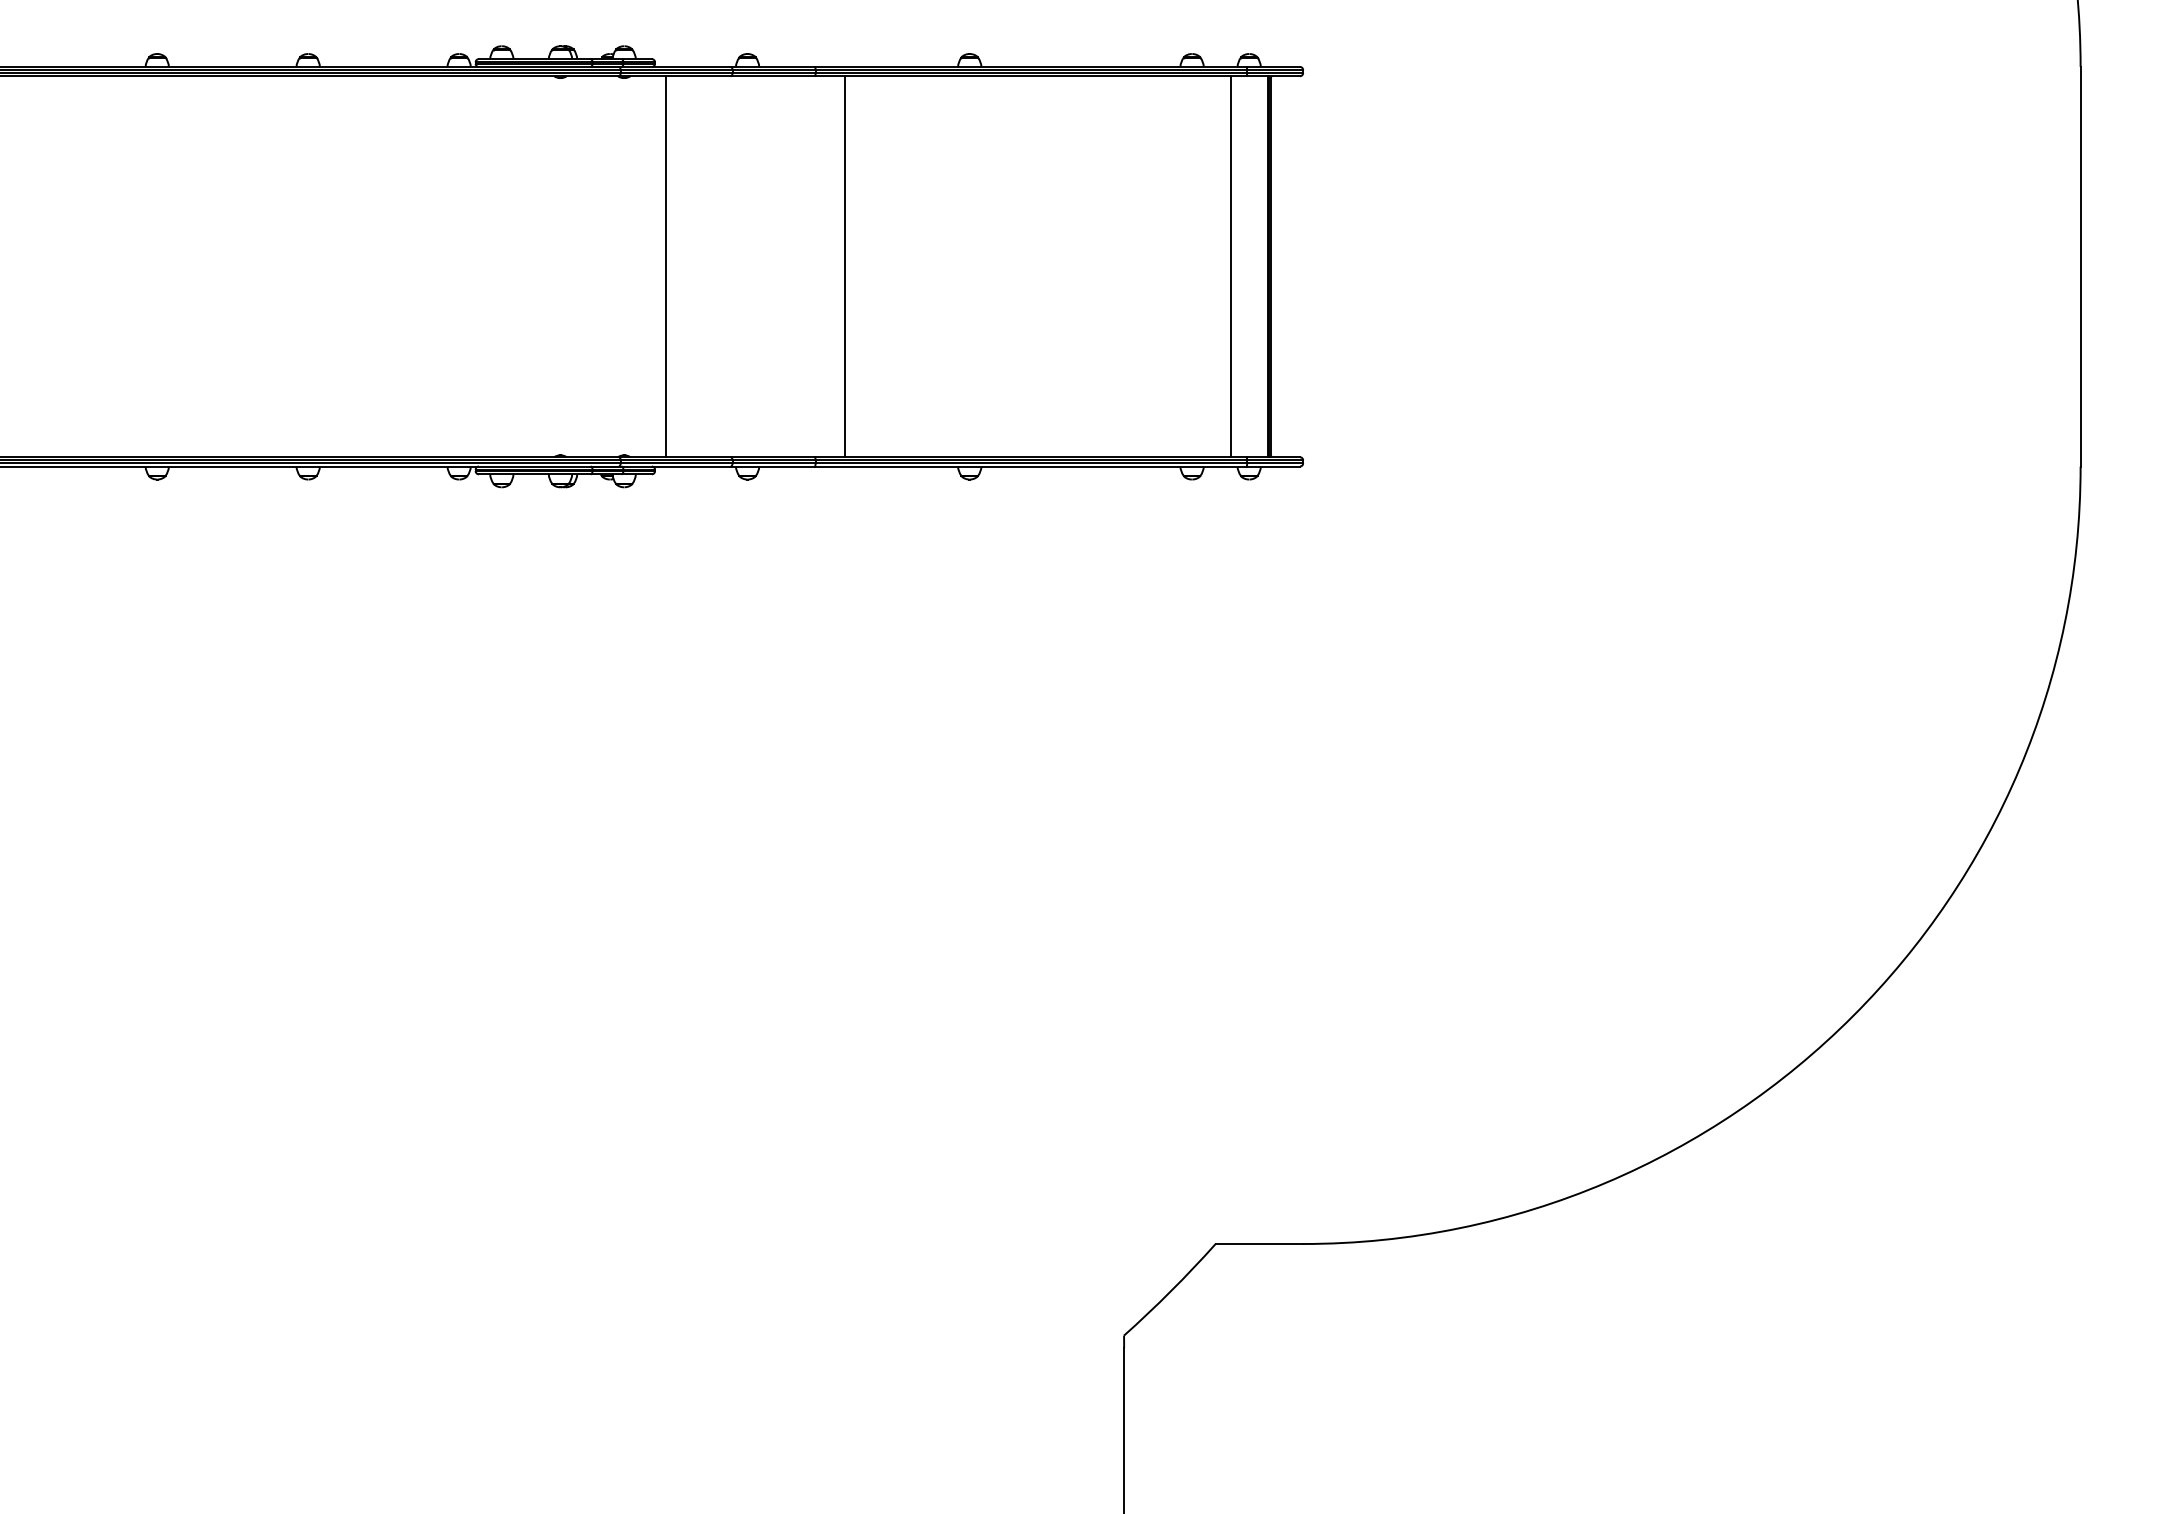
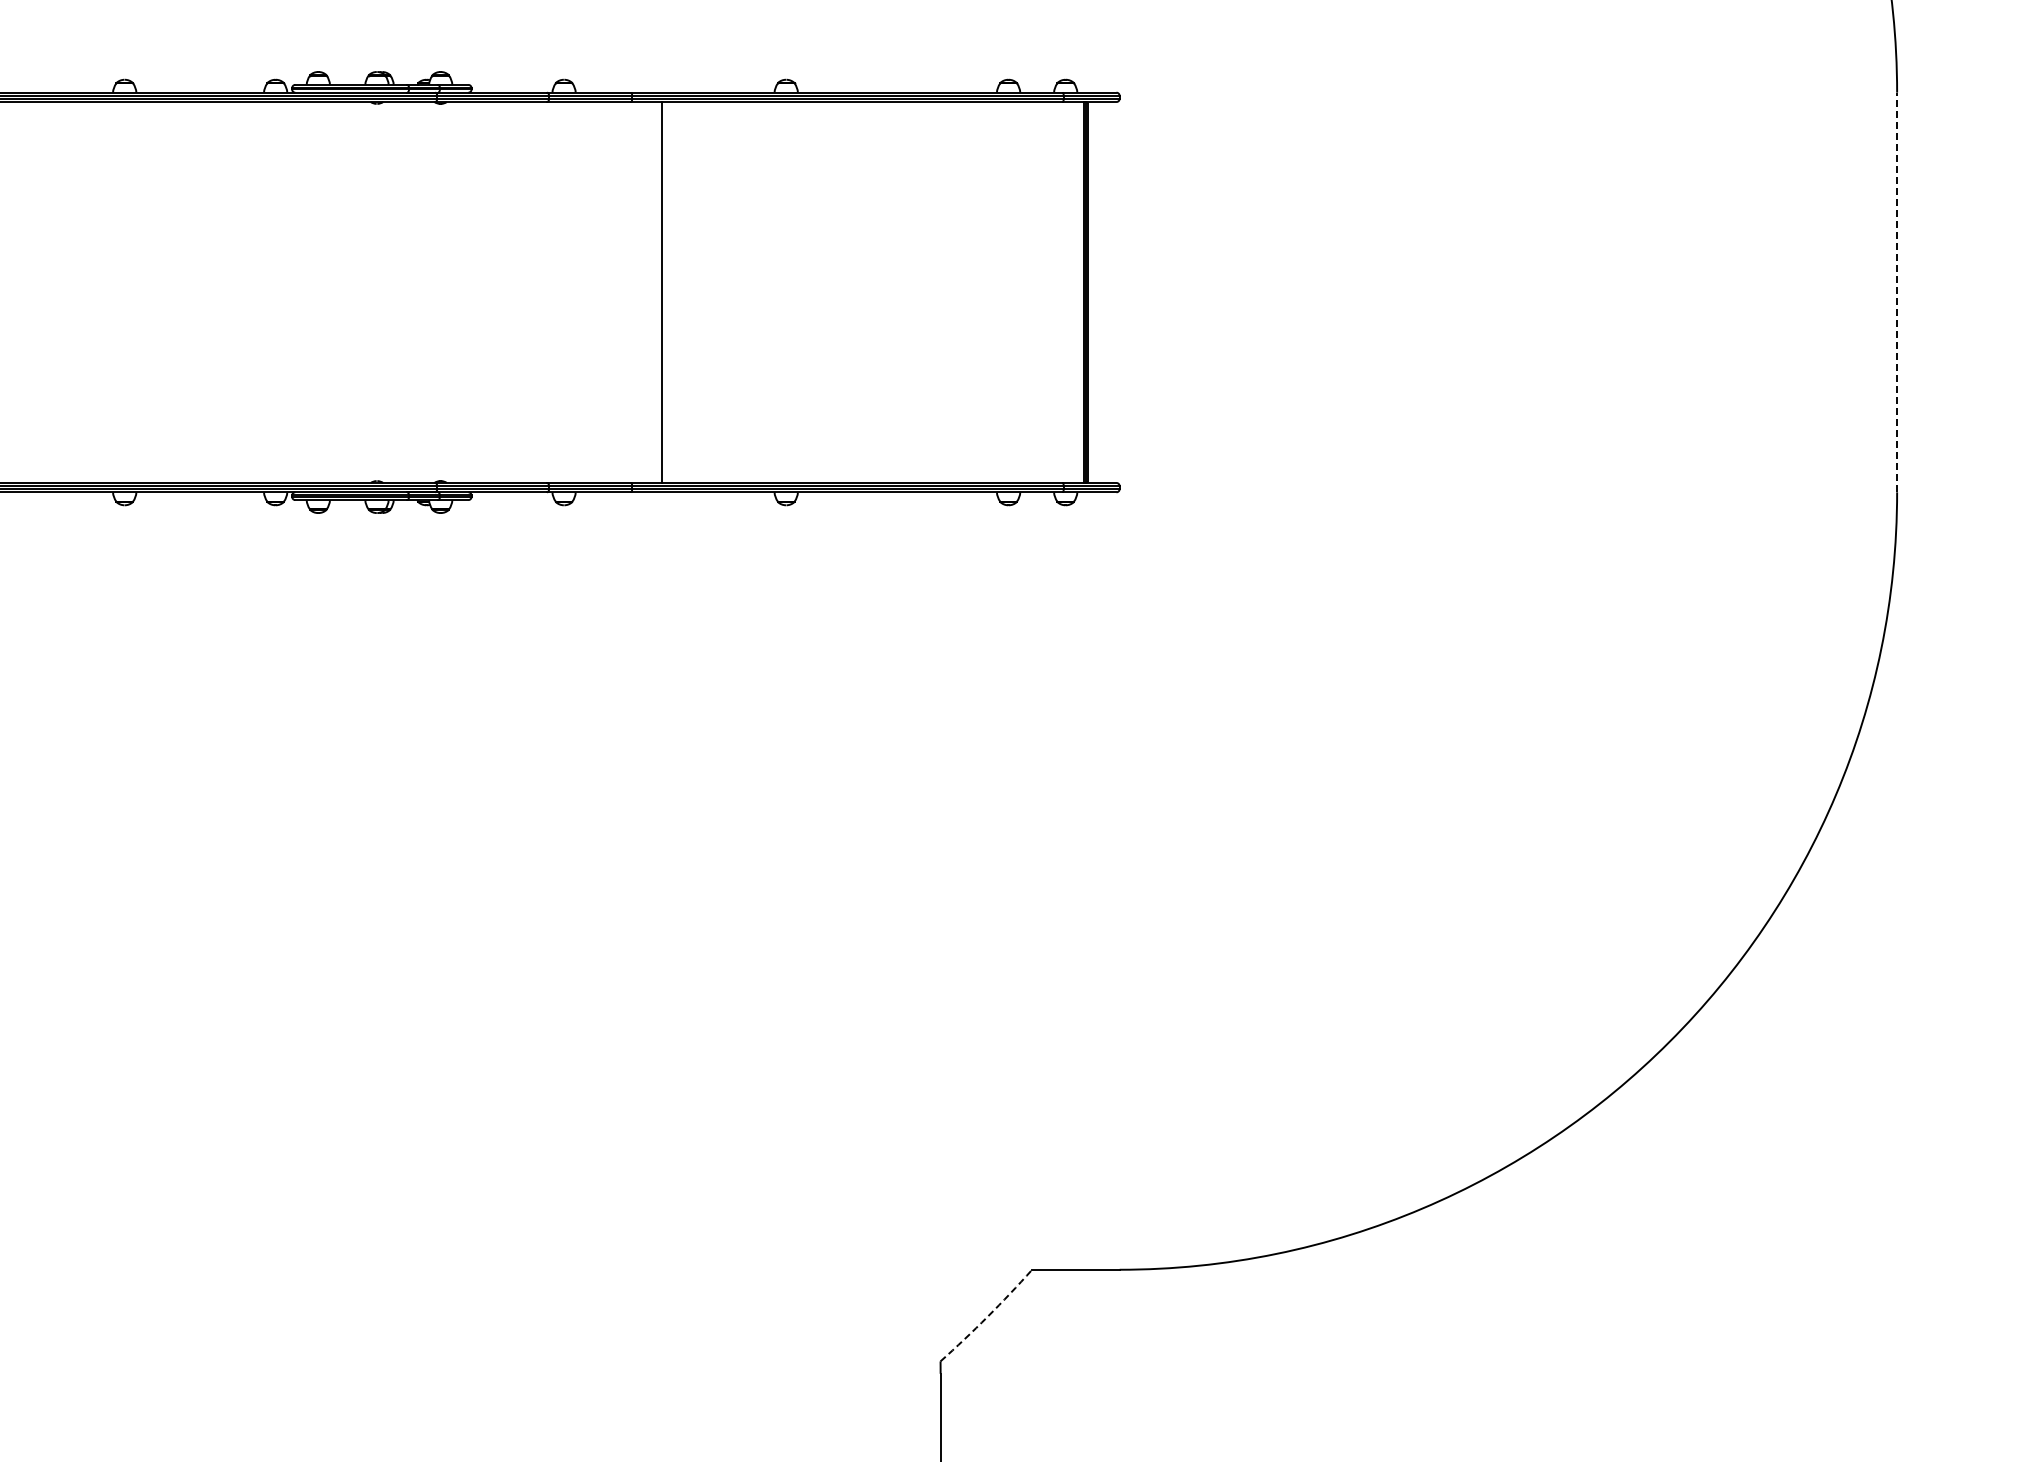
line: (665, 266) -> (482, 292), removed
line: (1231, 266) -> (1048, 292), removed
line: (2080, 266) -> (1897, 292), solid -> dashed
arc: (1171, 1291) -> (988, 1317), solid -> dashed

